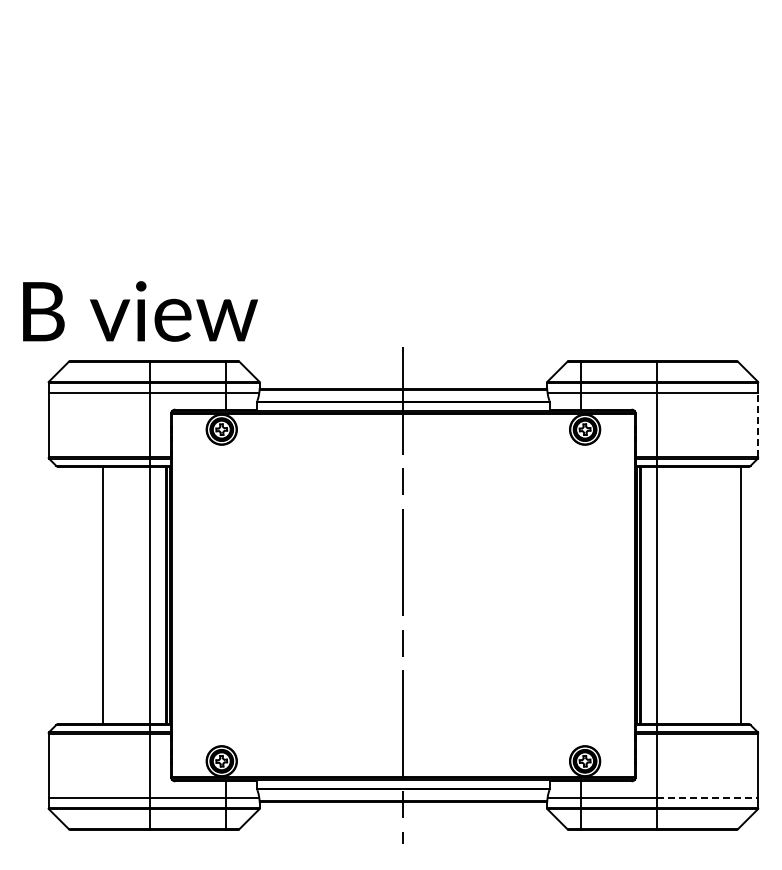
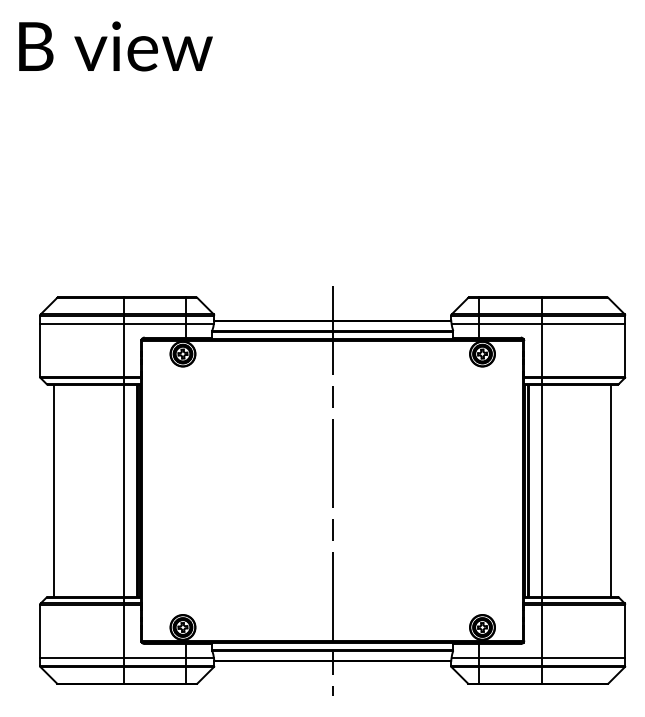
text: (140, 311) -> (115, 46), moved
line: (758, 424) -> (625, 349), dashed -> solid
line: (103, 595) -> (54, 490), moved
line: (707, 798) -> (583, 658), dashed -> solid

